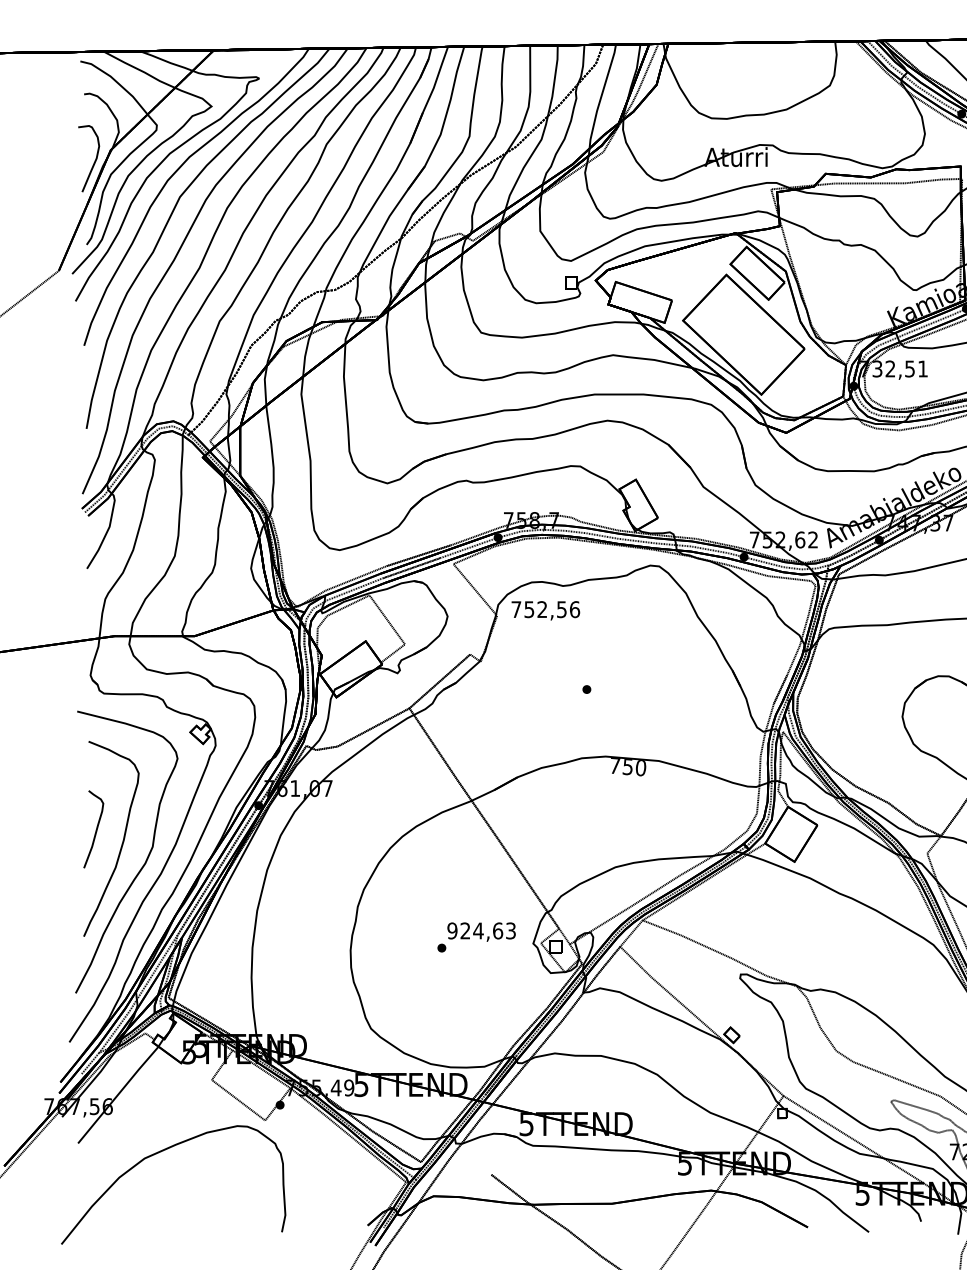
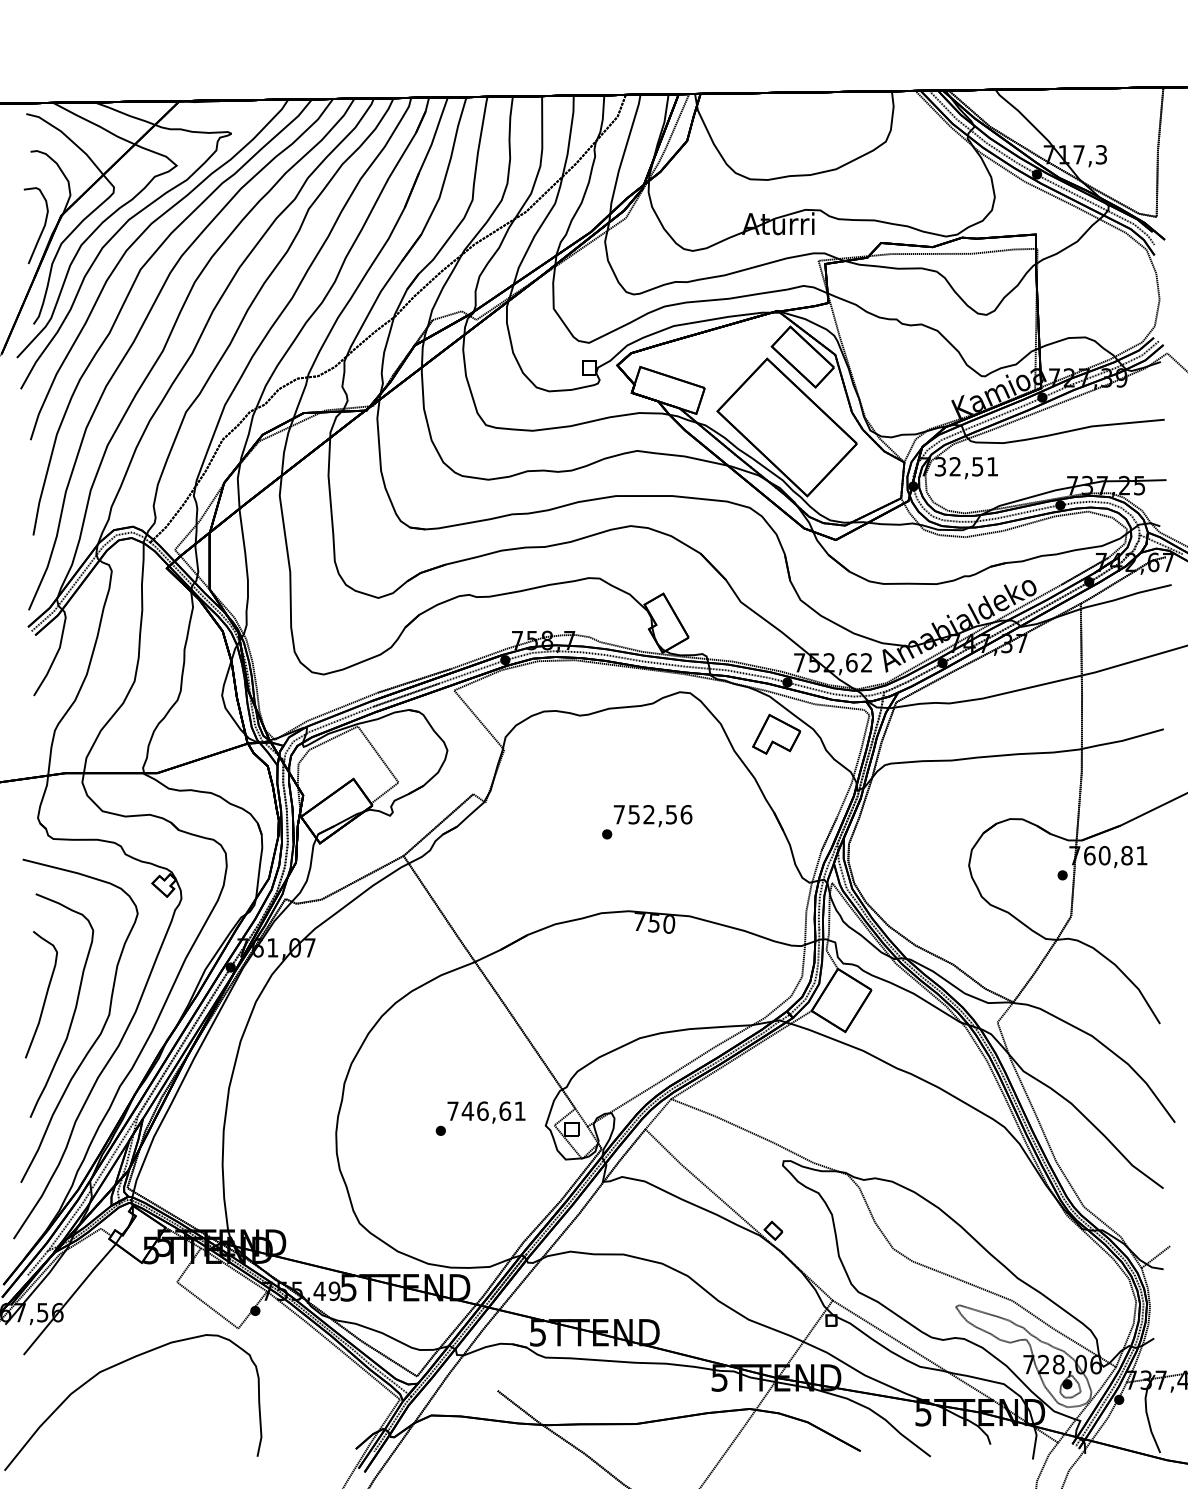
part: (734, 601) -> (776, 733), added
text: (545, 611) -> (652, 816), moved
part: (93, 829) -> (41, 994), size x1.43
text: (481, 930) -> (486, 1110), 924,63 -> 746,61

